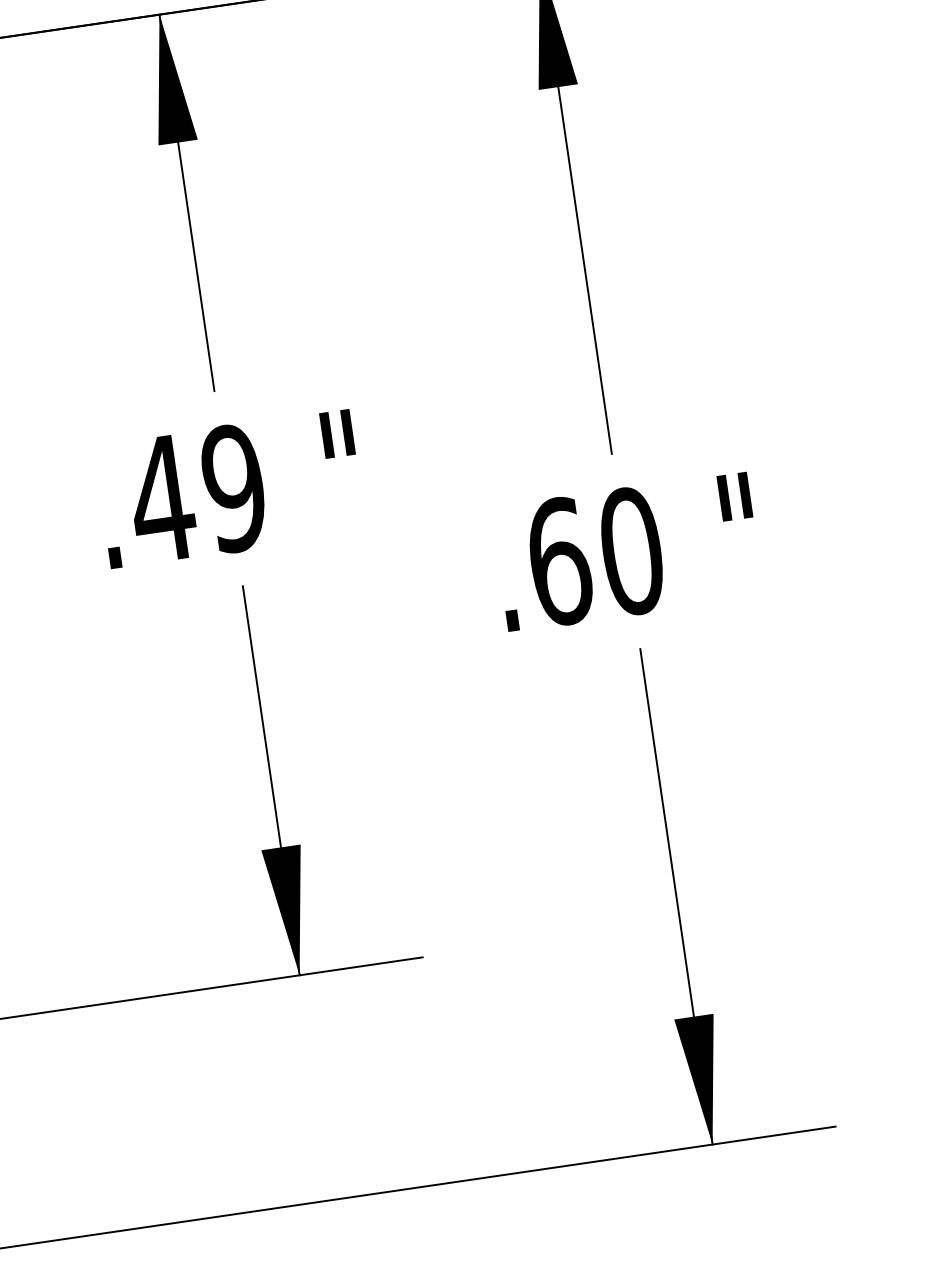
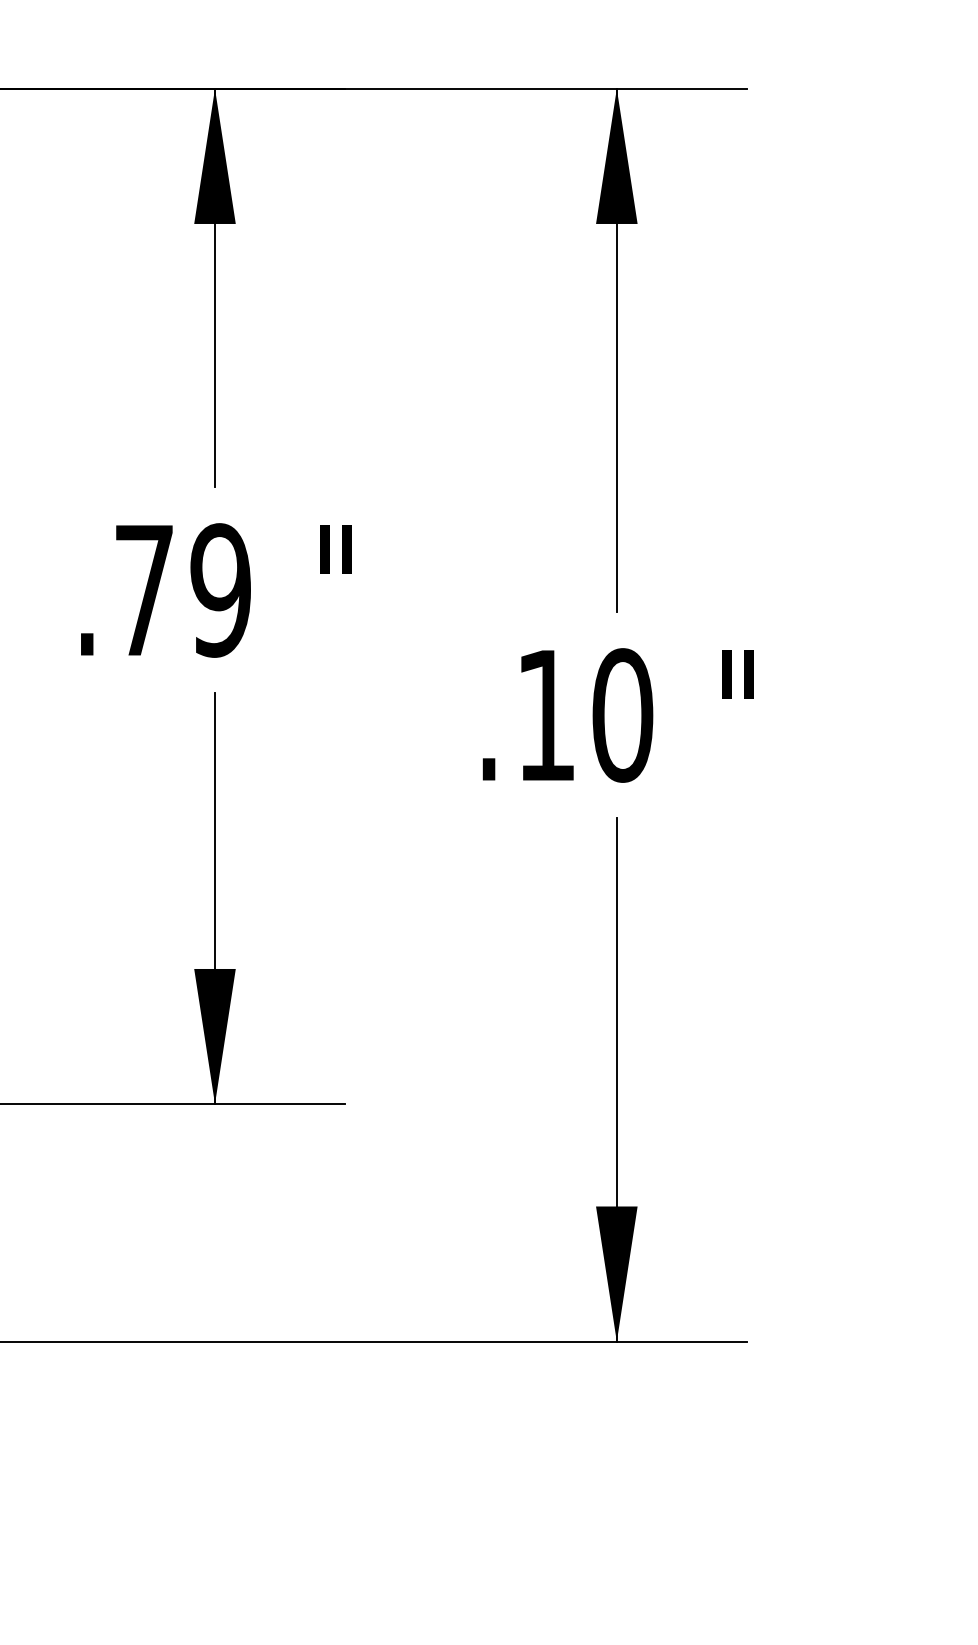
text: (162, 499) -> (144, 590), .49 -> .79
text: (559, 561) -> (546, 715), .60 -> .10

